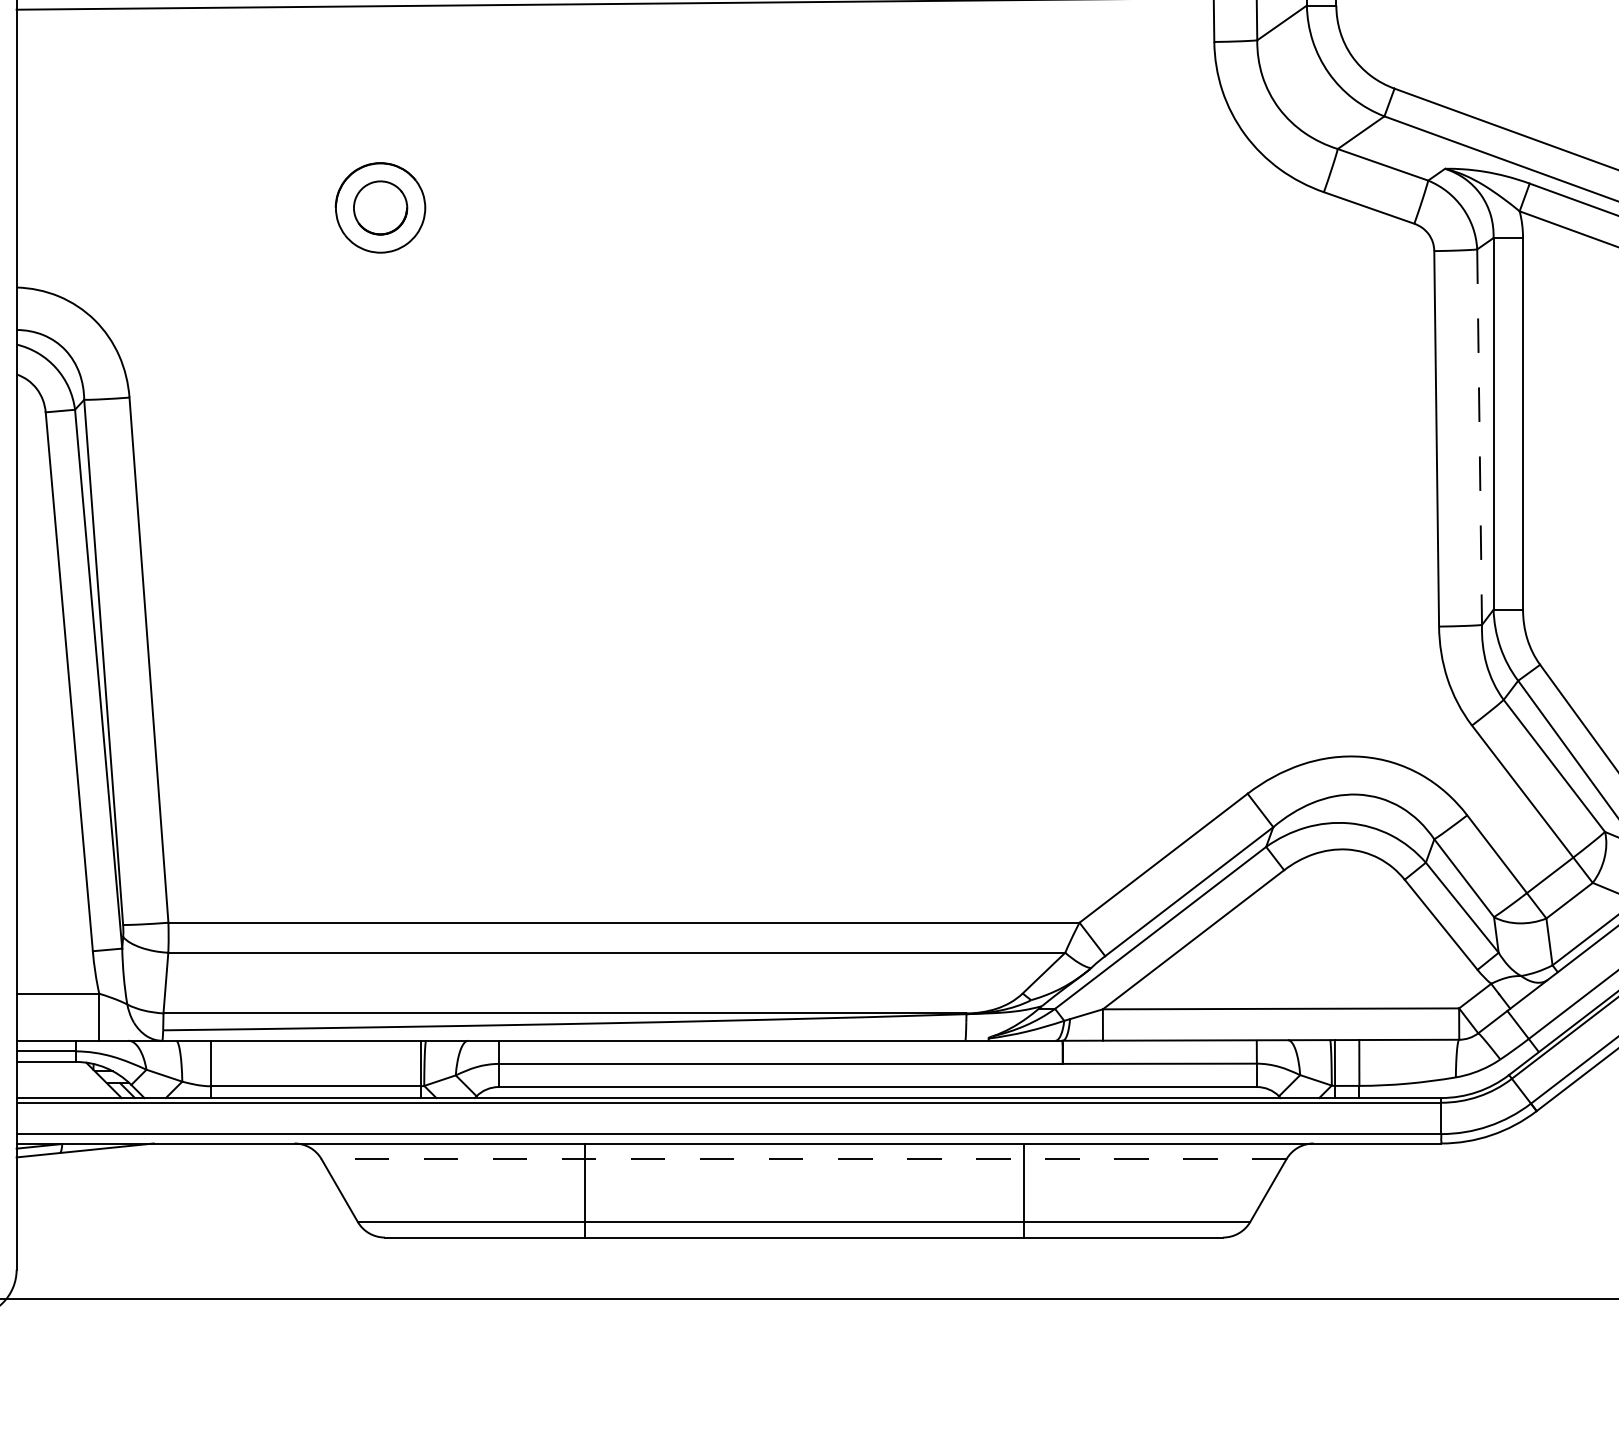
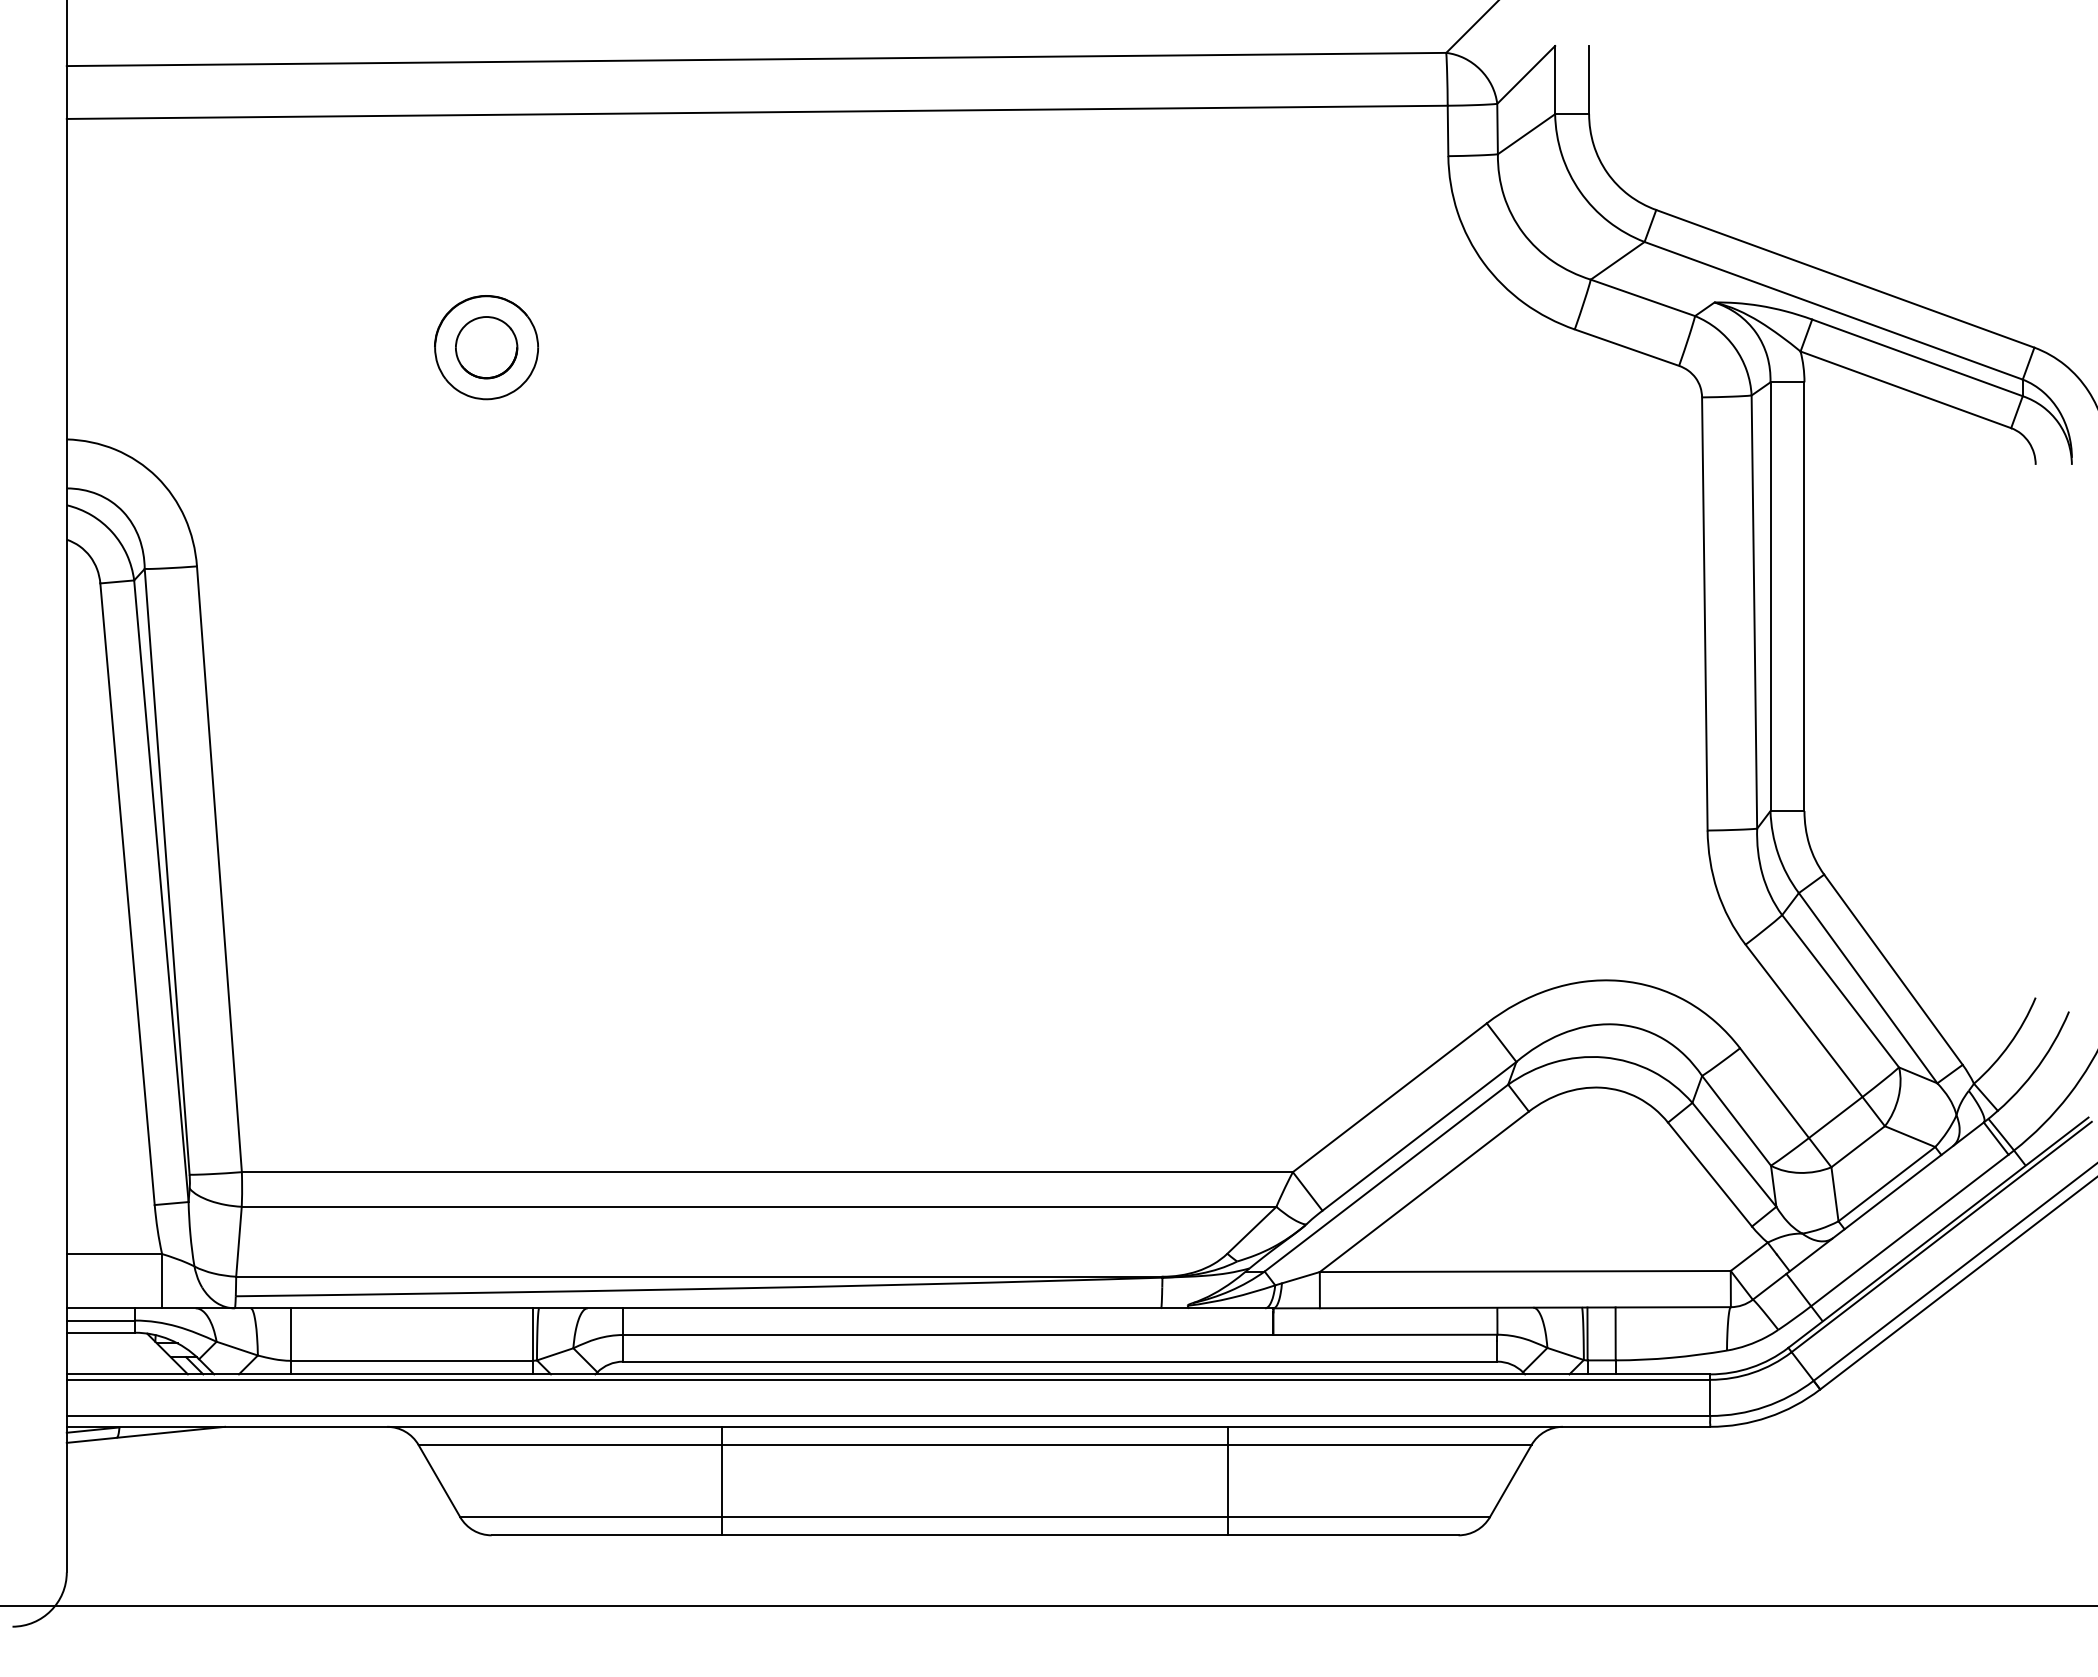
line: (1479, 437) -> (1754, 612), dashed -> solid
line: (804, 1158) -> (975, 1444), dashed -> solid

